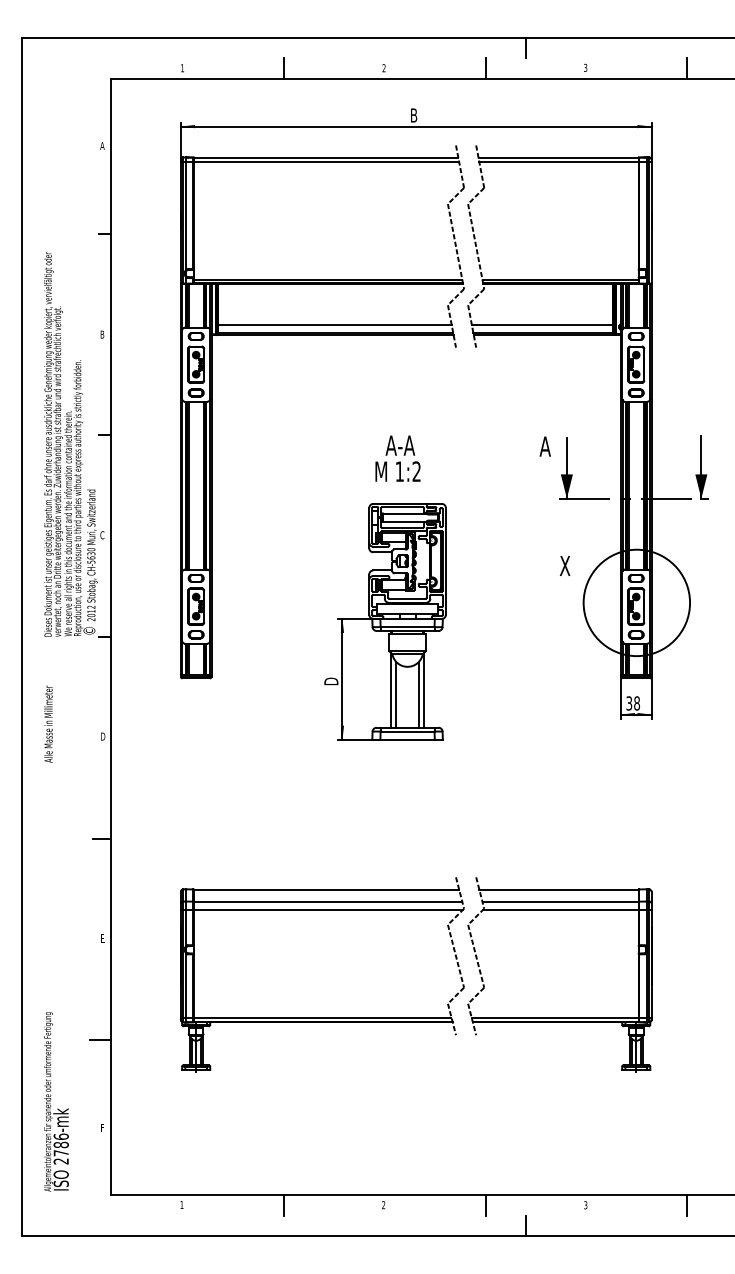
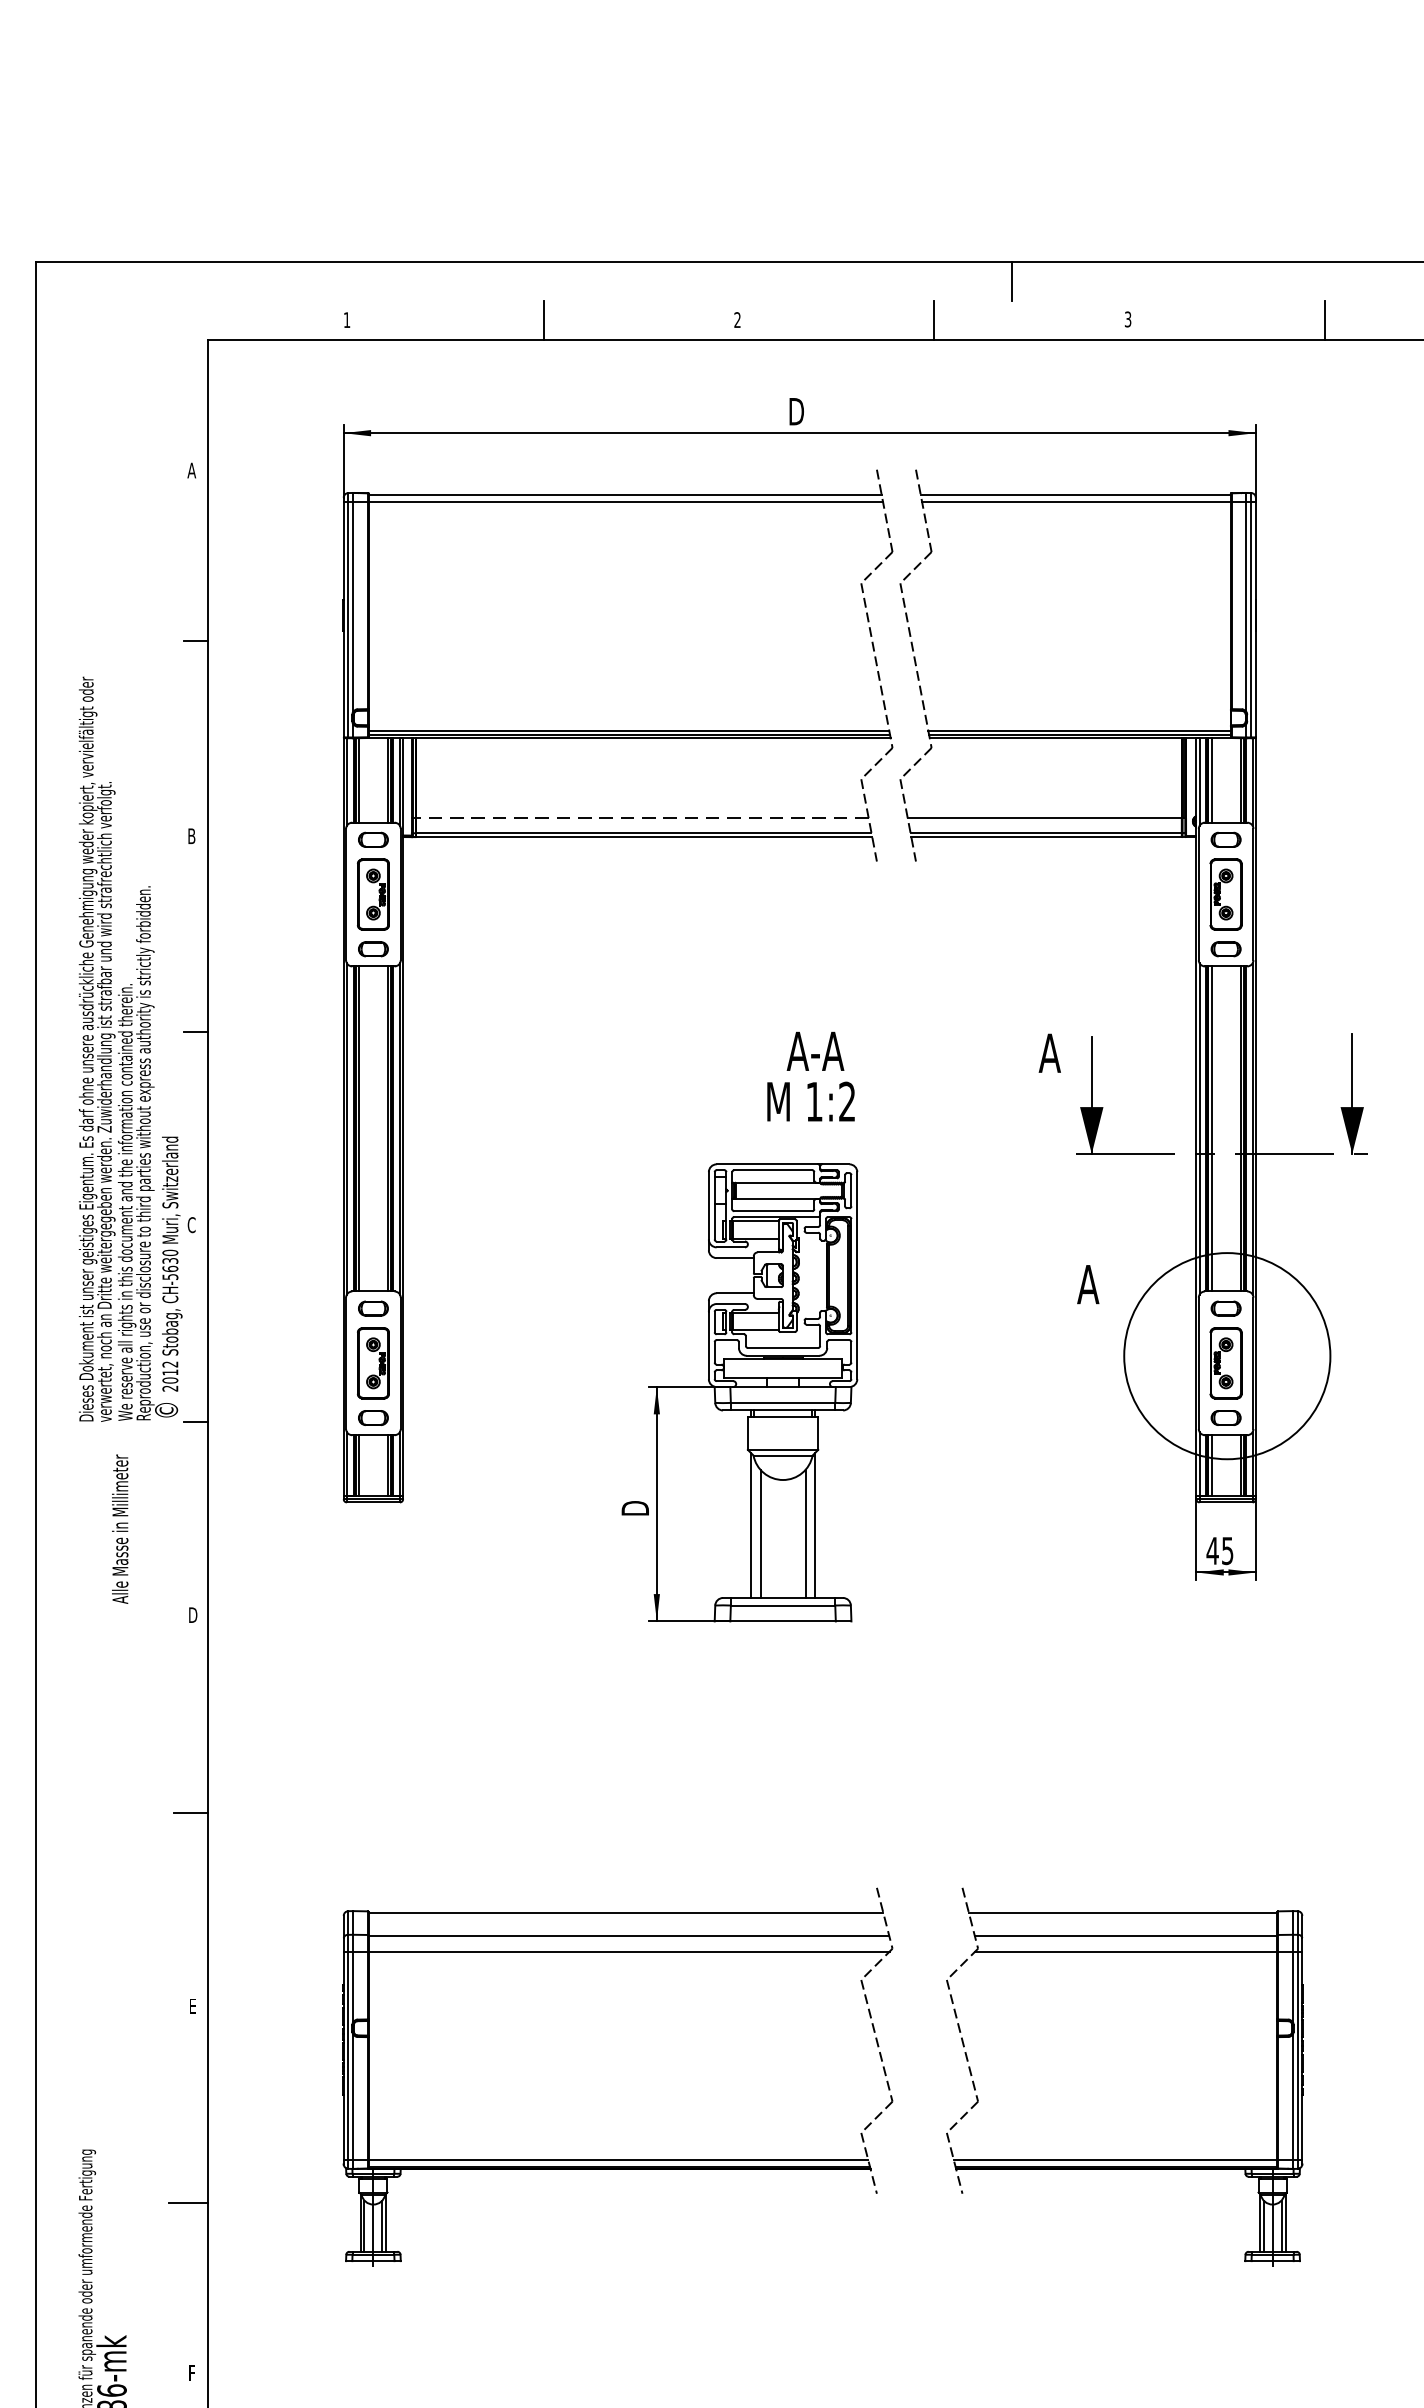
text: (415, 115) -> (798, 411), B -> D
line: (335, 325) -> (643, 818), solid -> dashed
text: (397, 458) -> (810, 1076), moved
text: (564, 565) -> (1087, 1283), X -> A
text: (633, 703) -> (1220, 1551), 38 -> 45
text: (48, 723) -> (120, 1527), moved
part: (559, 1017) -> (1123, 2159), moved

